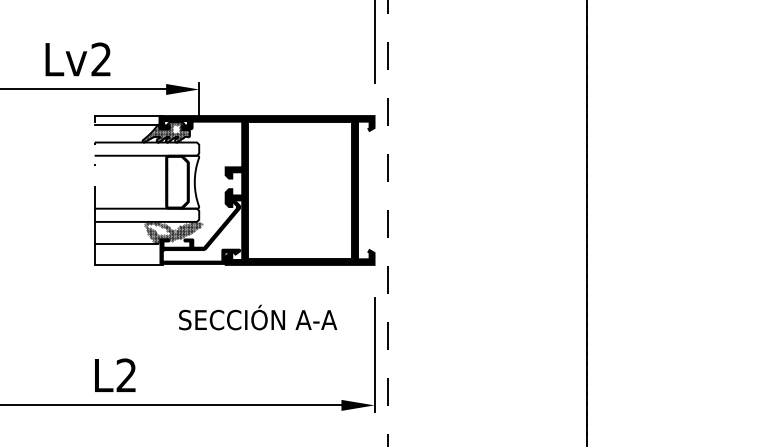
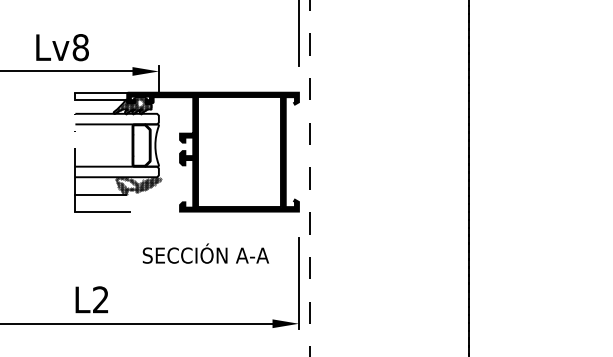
text: (101, 59) -> (80, 47), Lv2 -> Lv8
fill: (199, 232) -> (159, 185), removed

